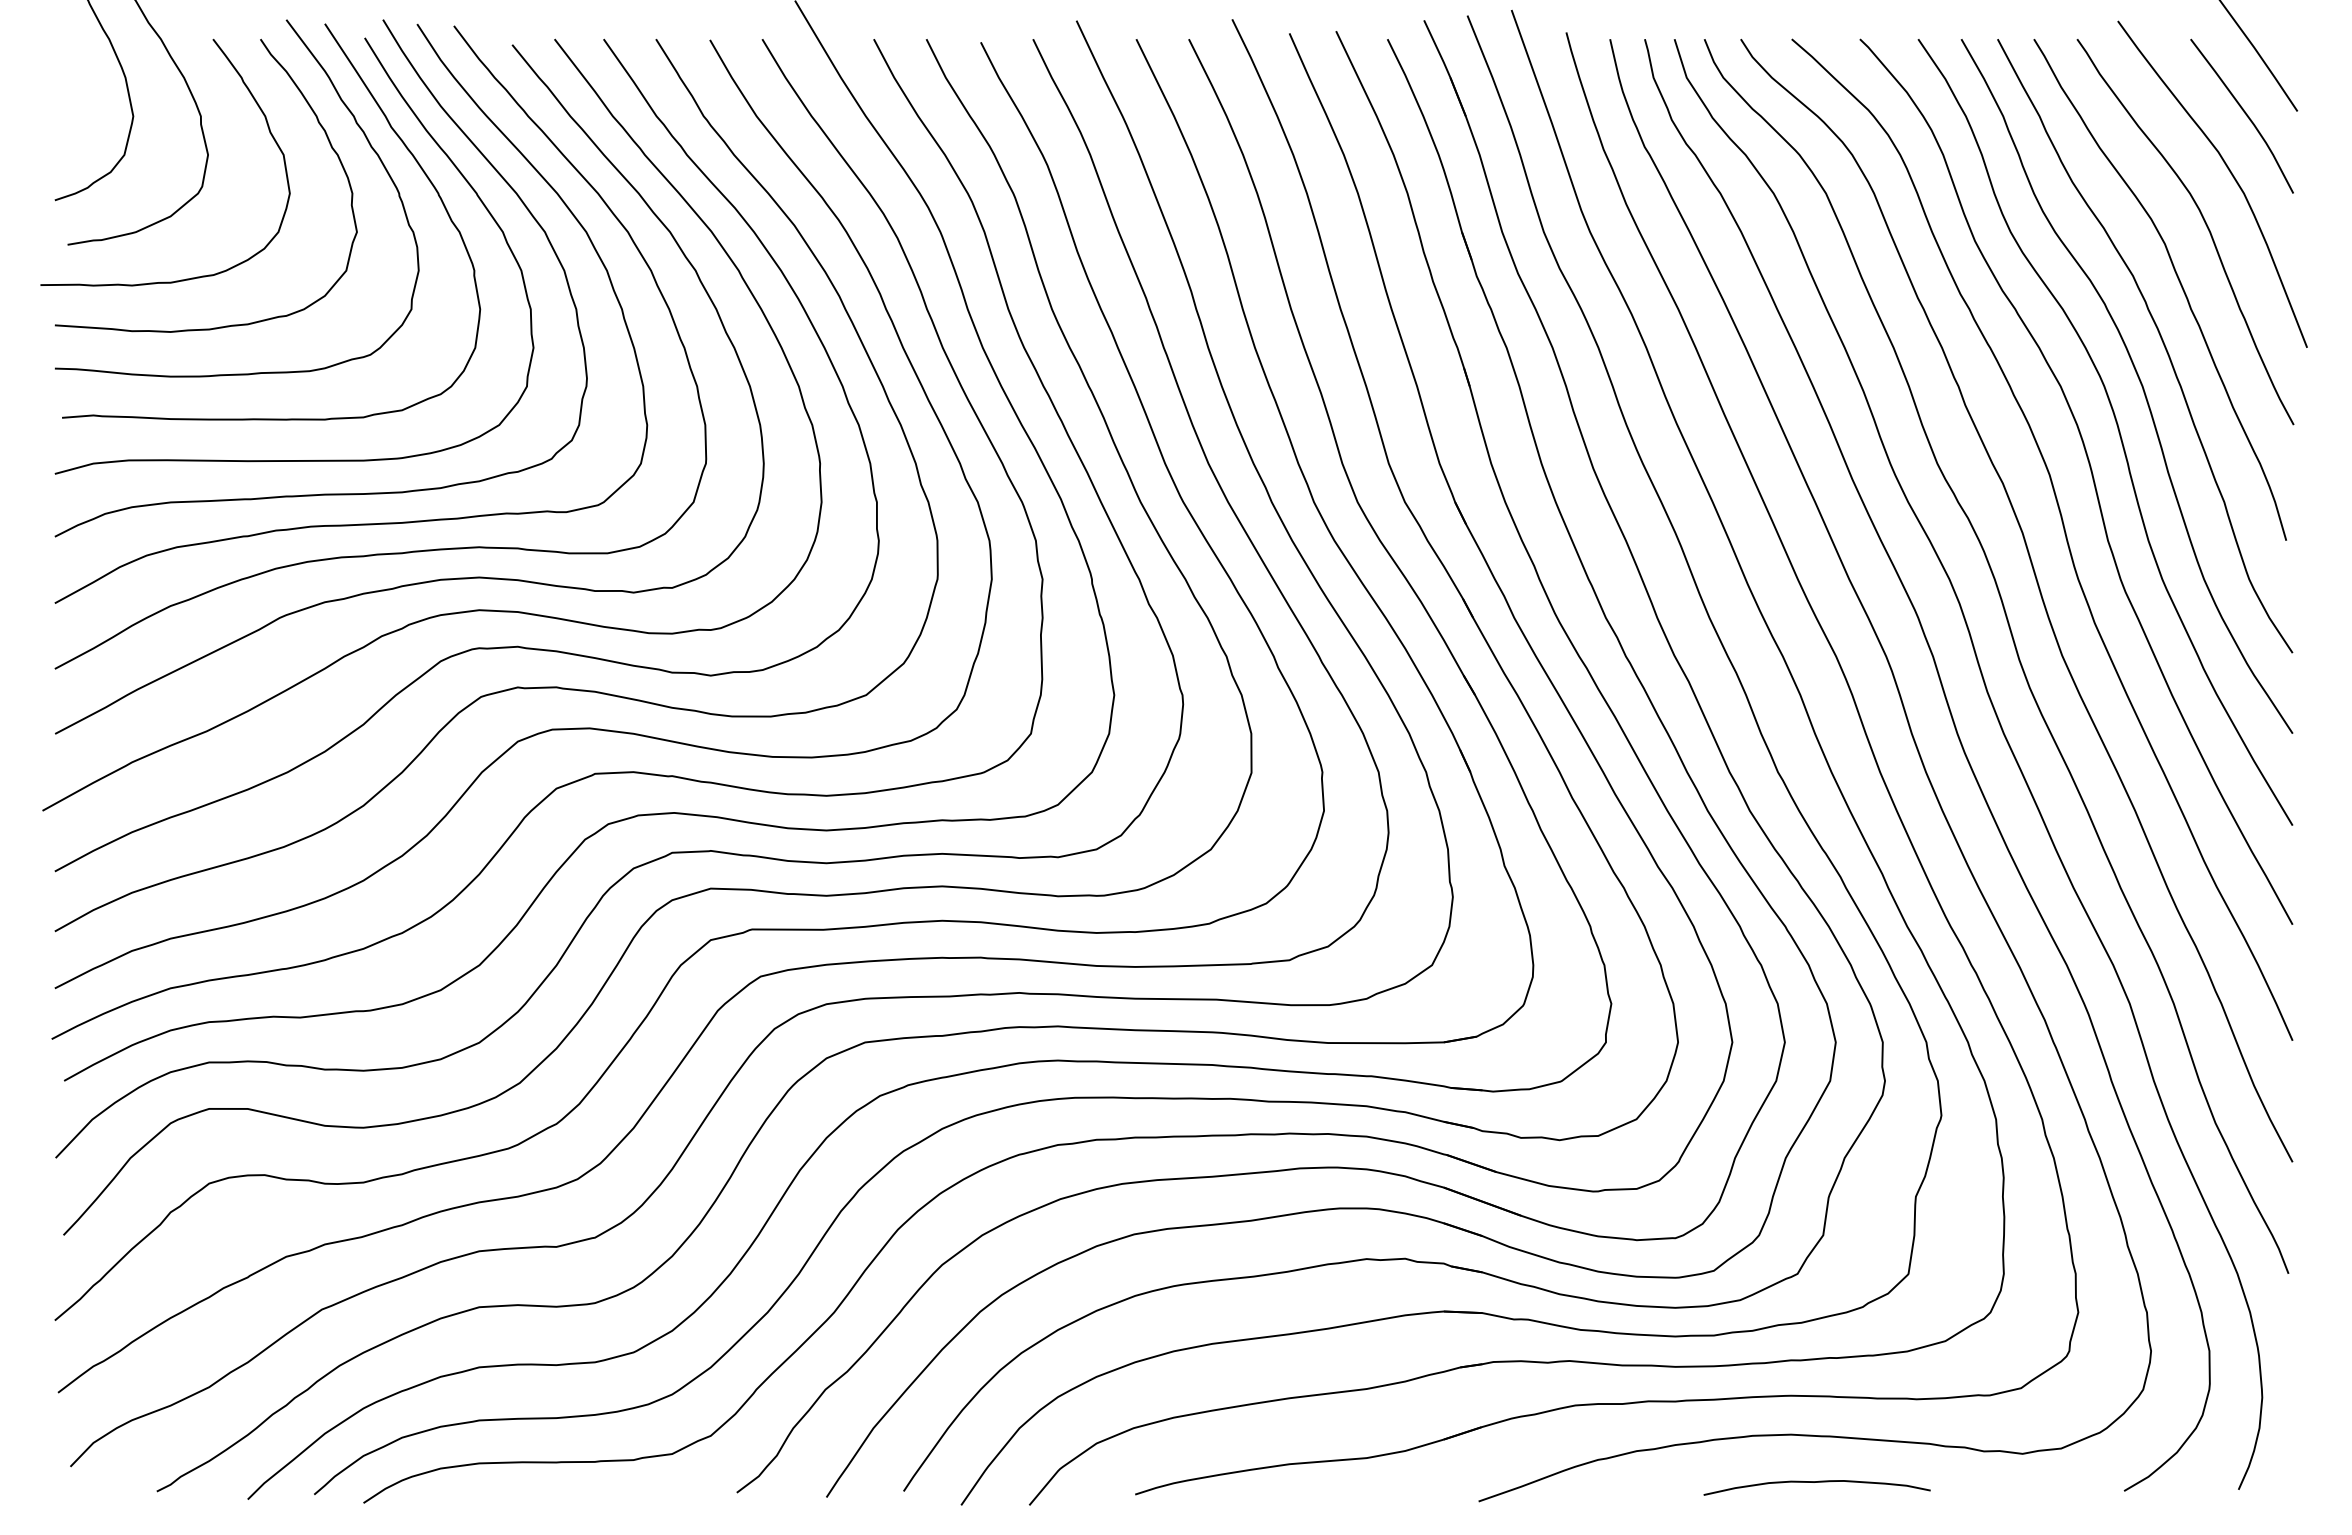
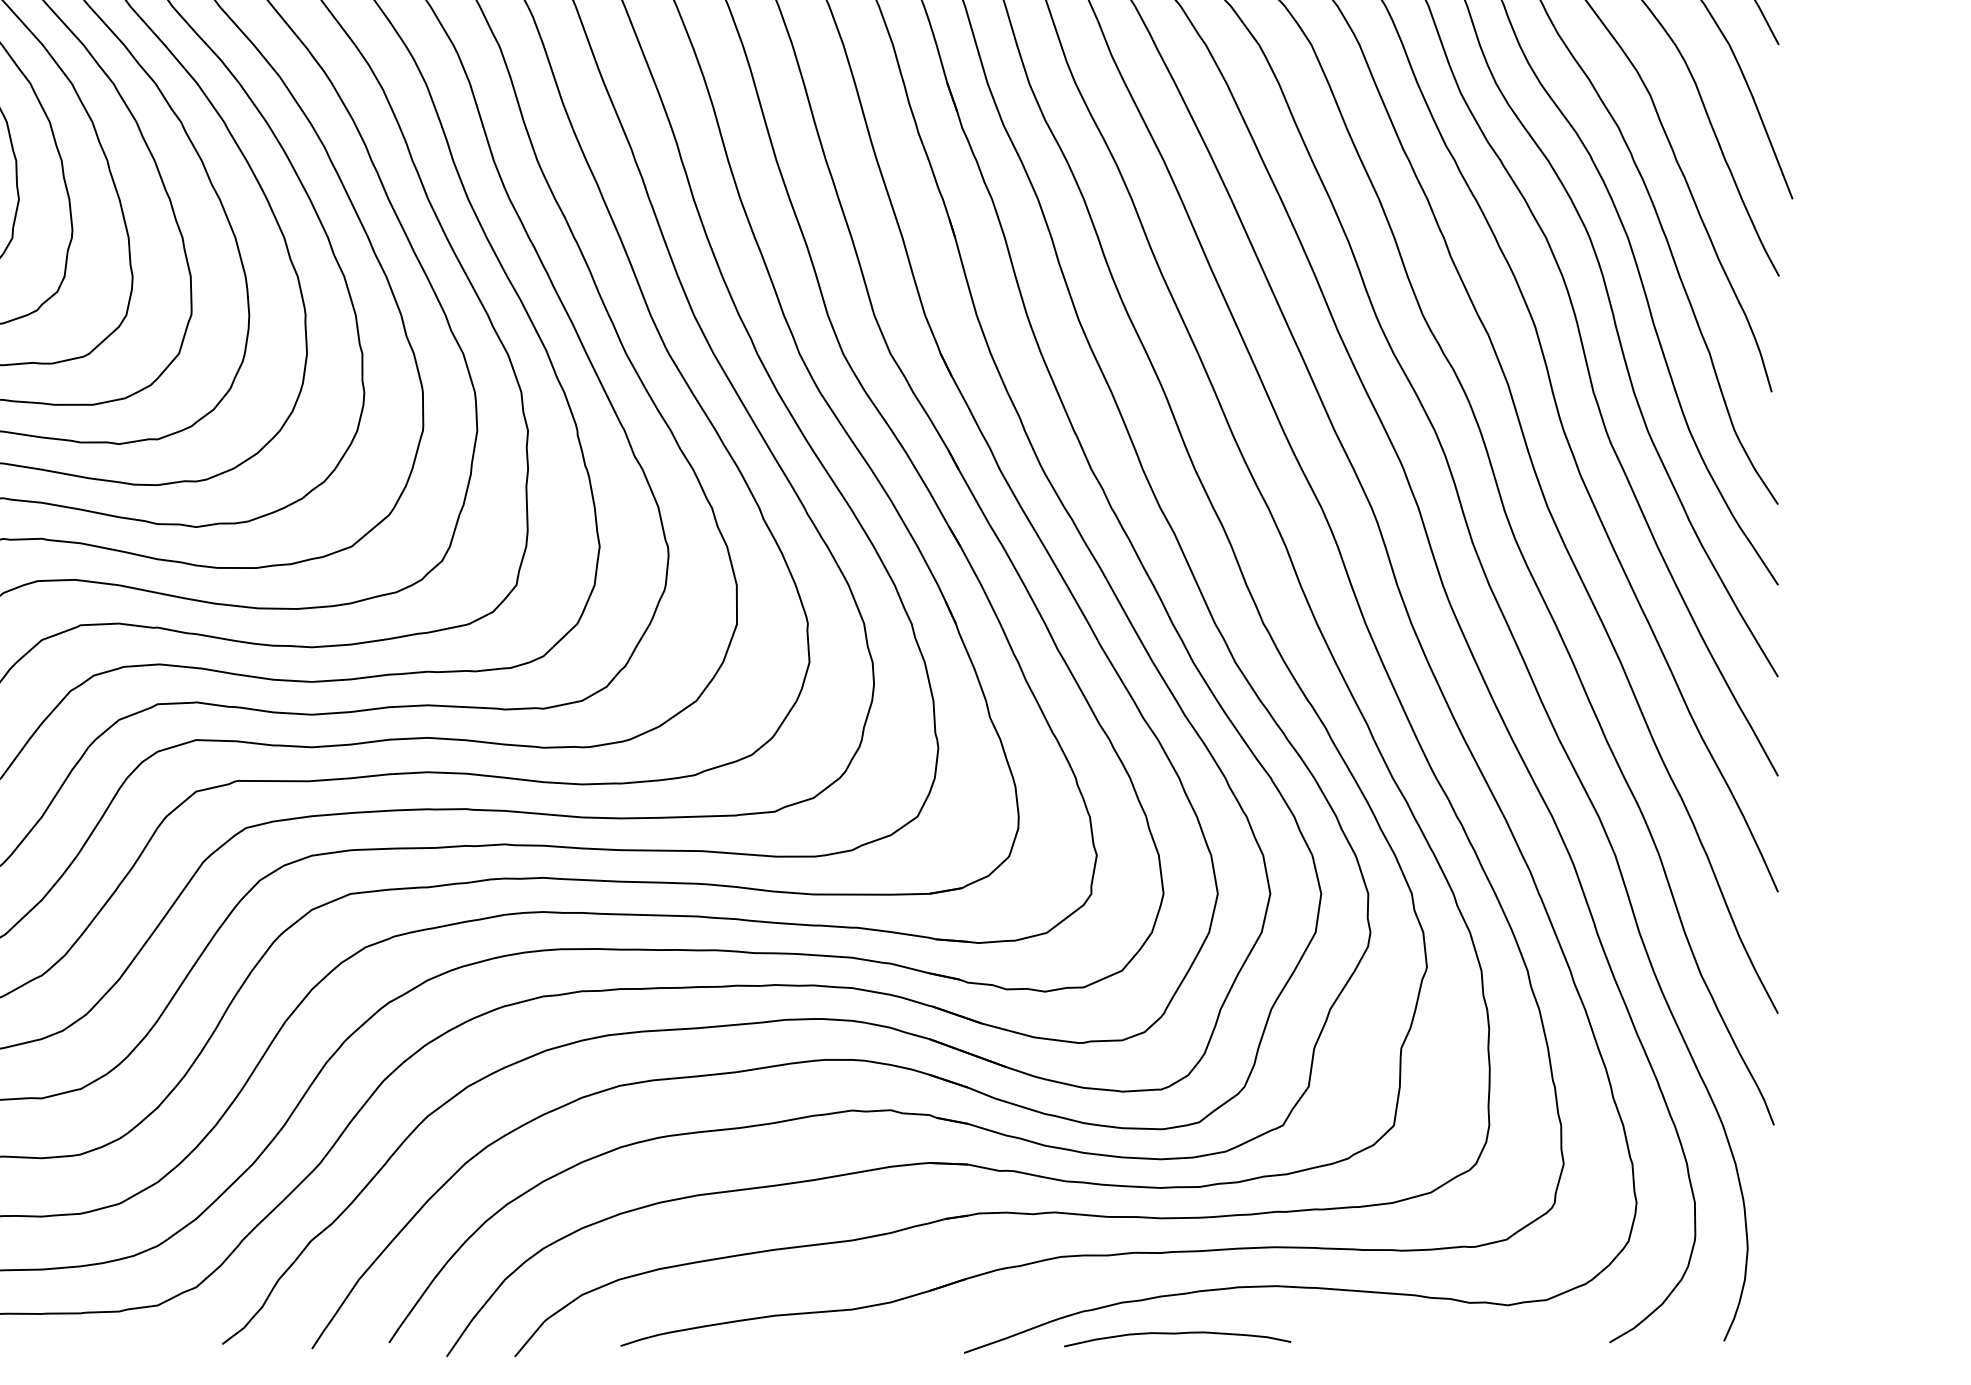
curve: (1816, 1482) -> (1176, 1333), moved

